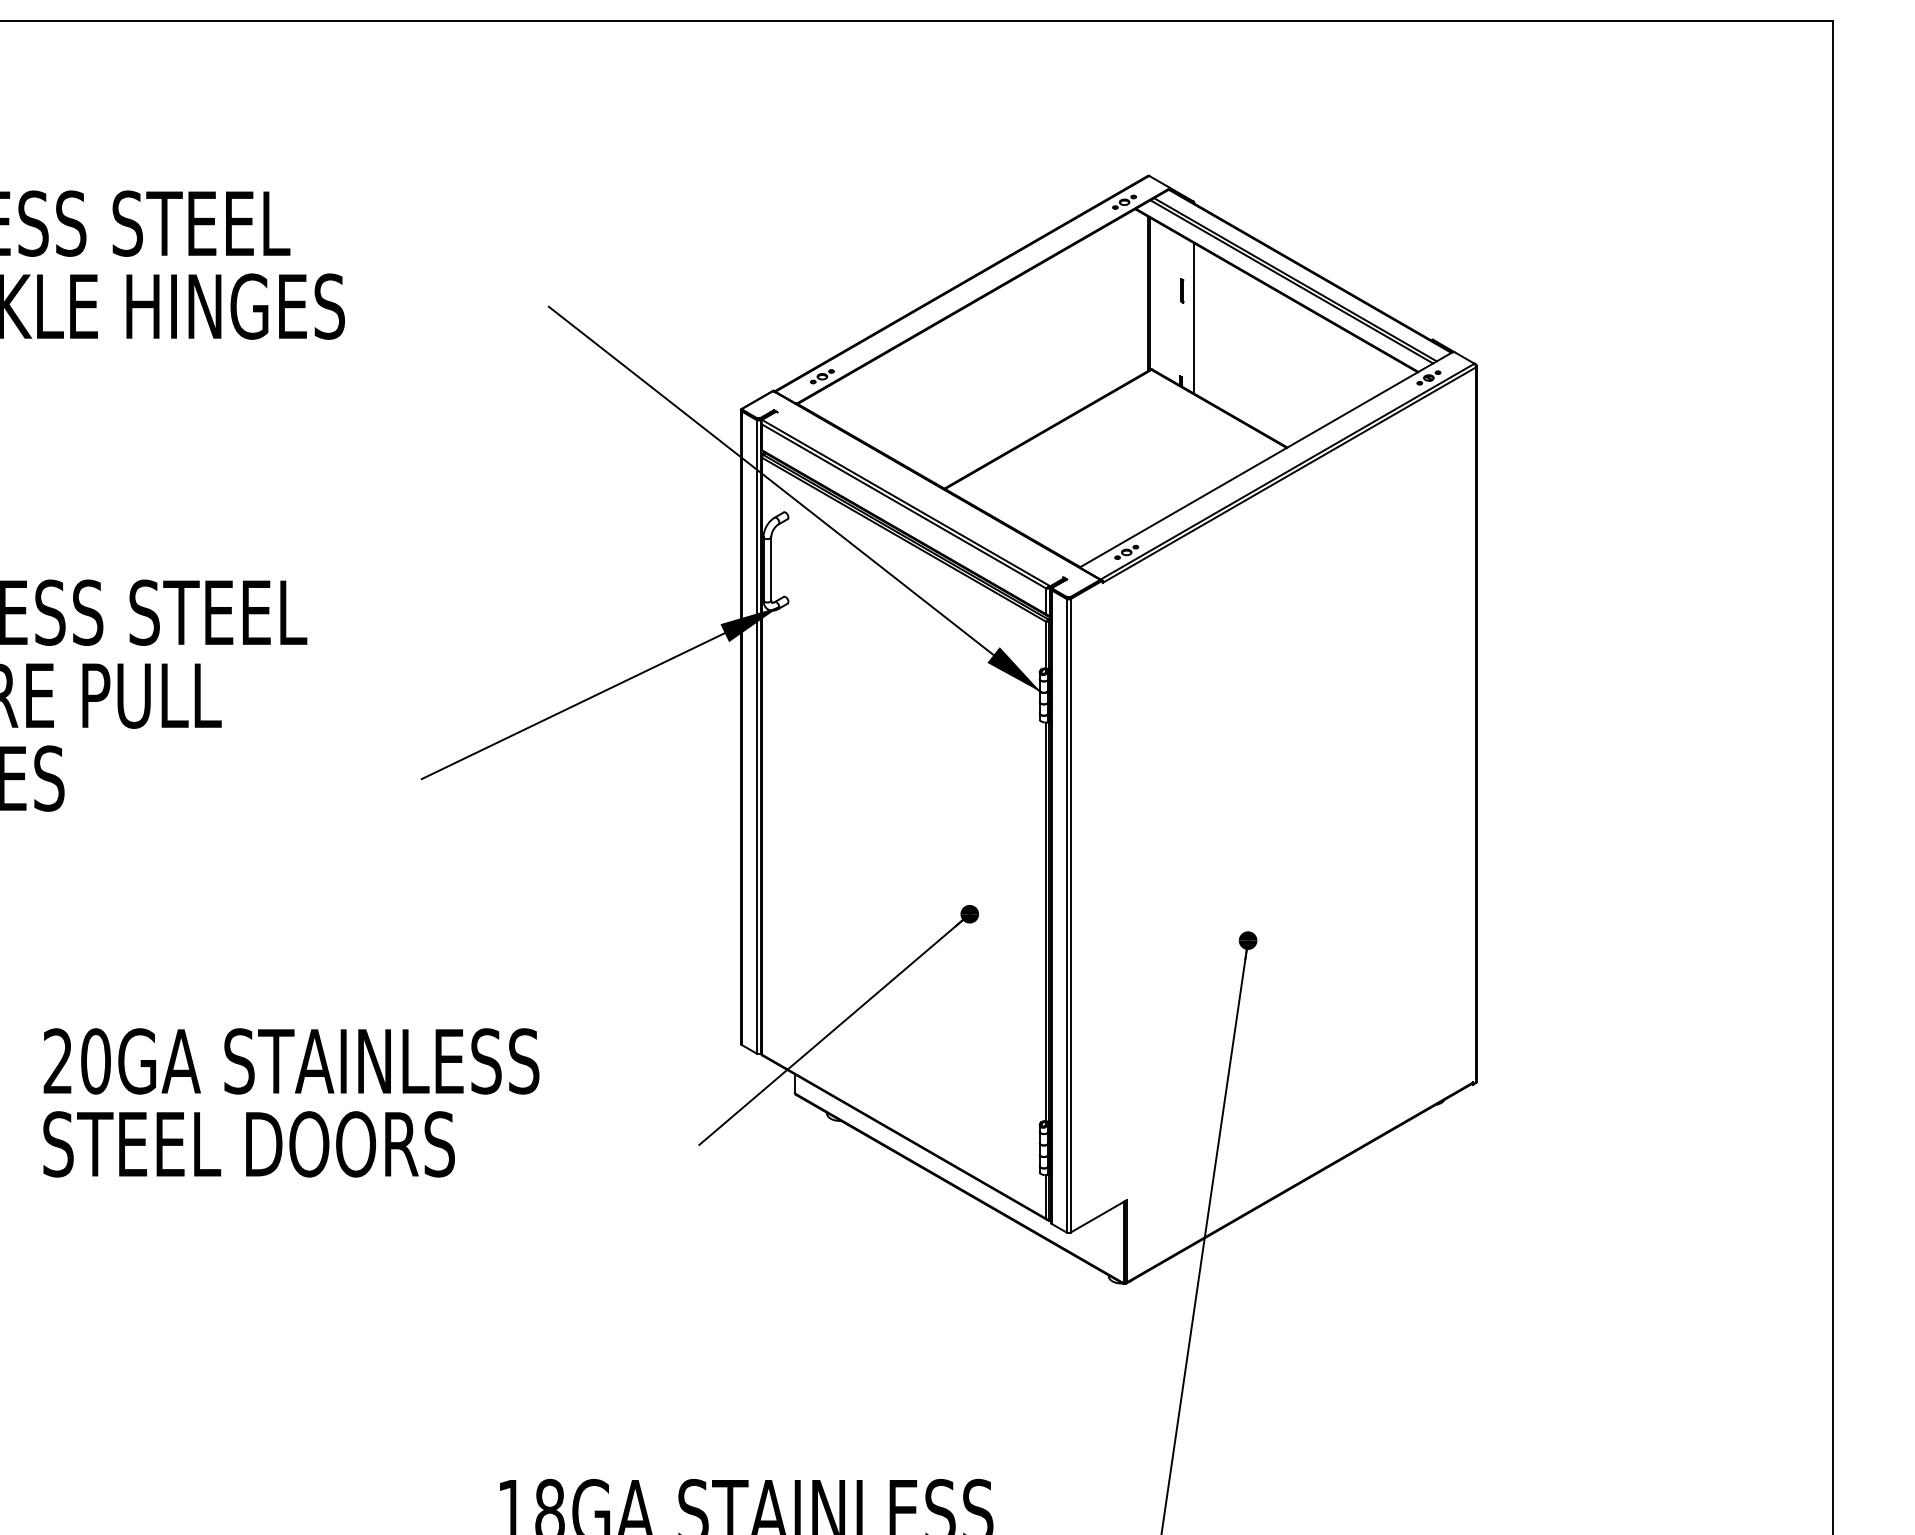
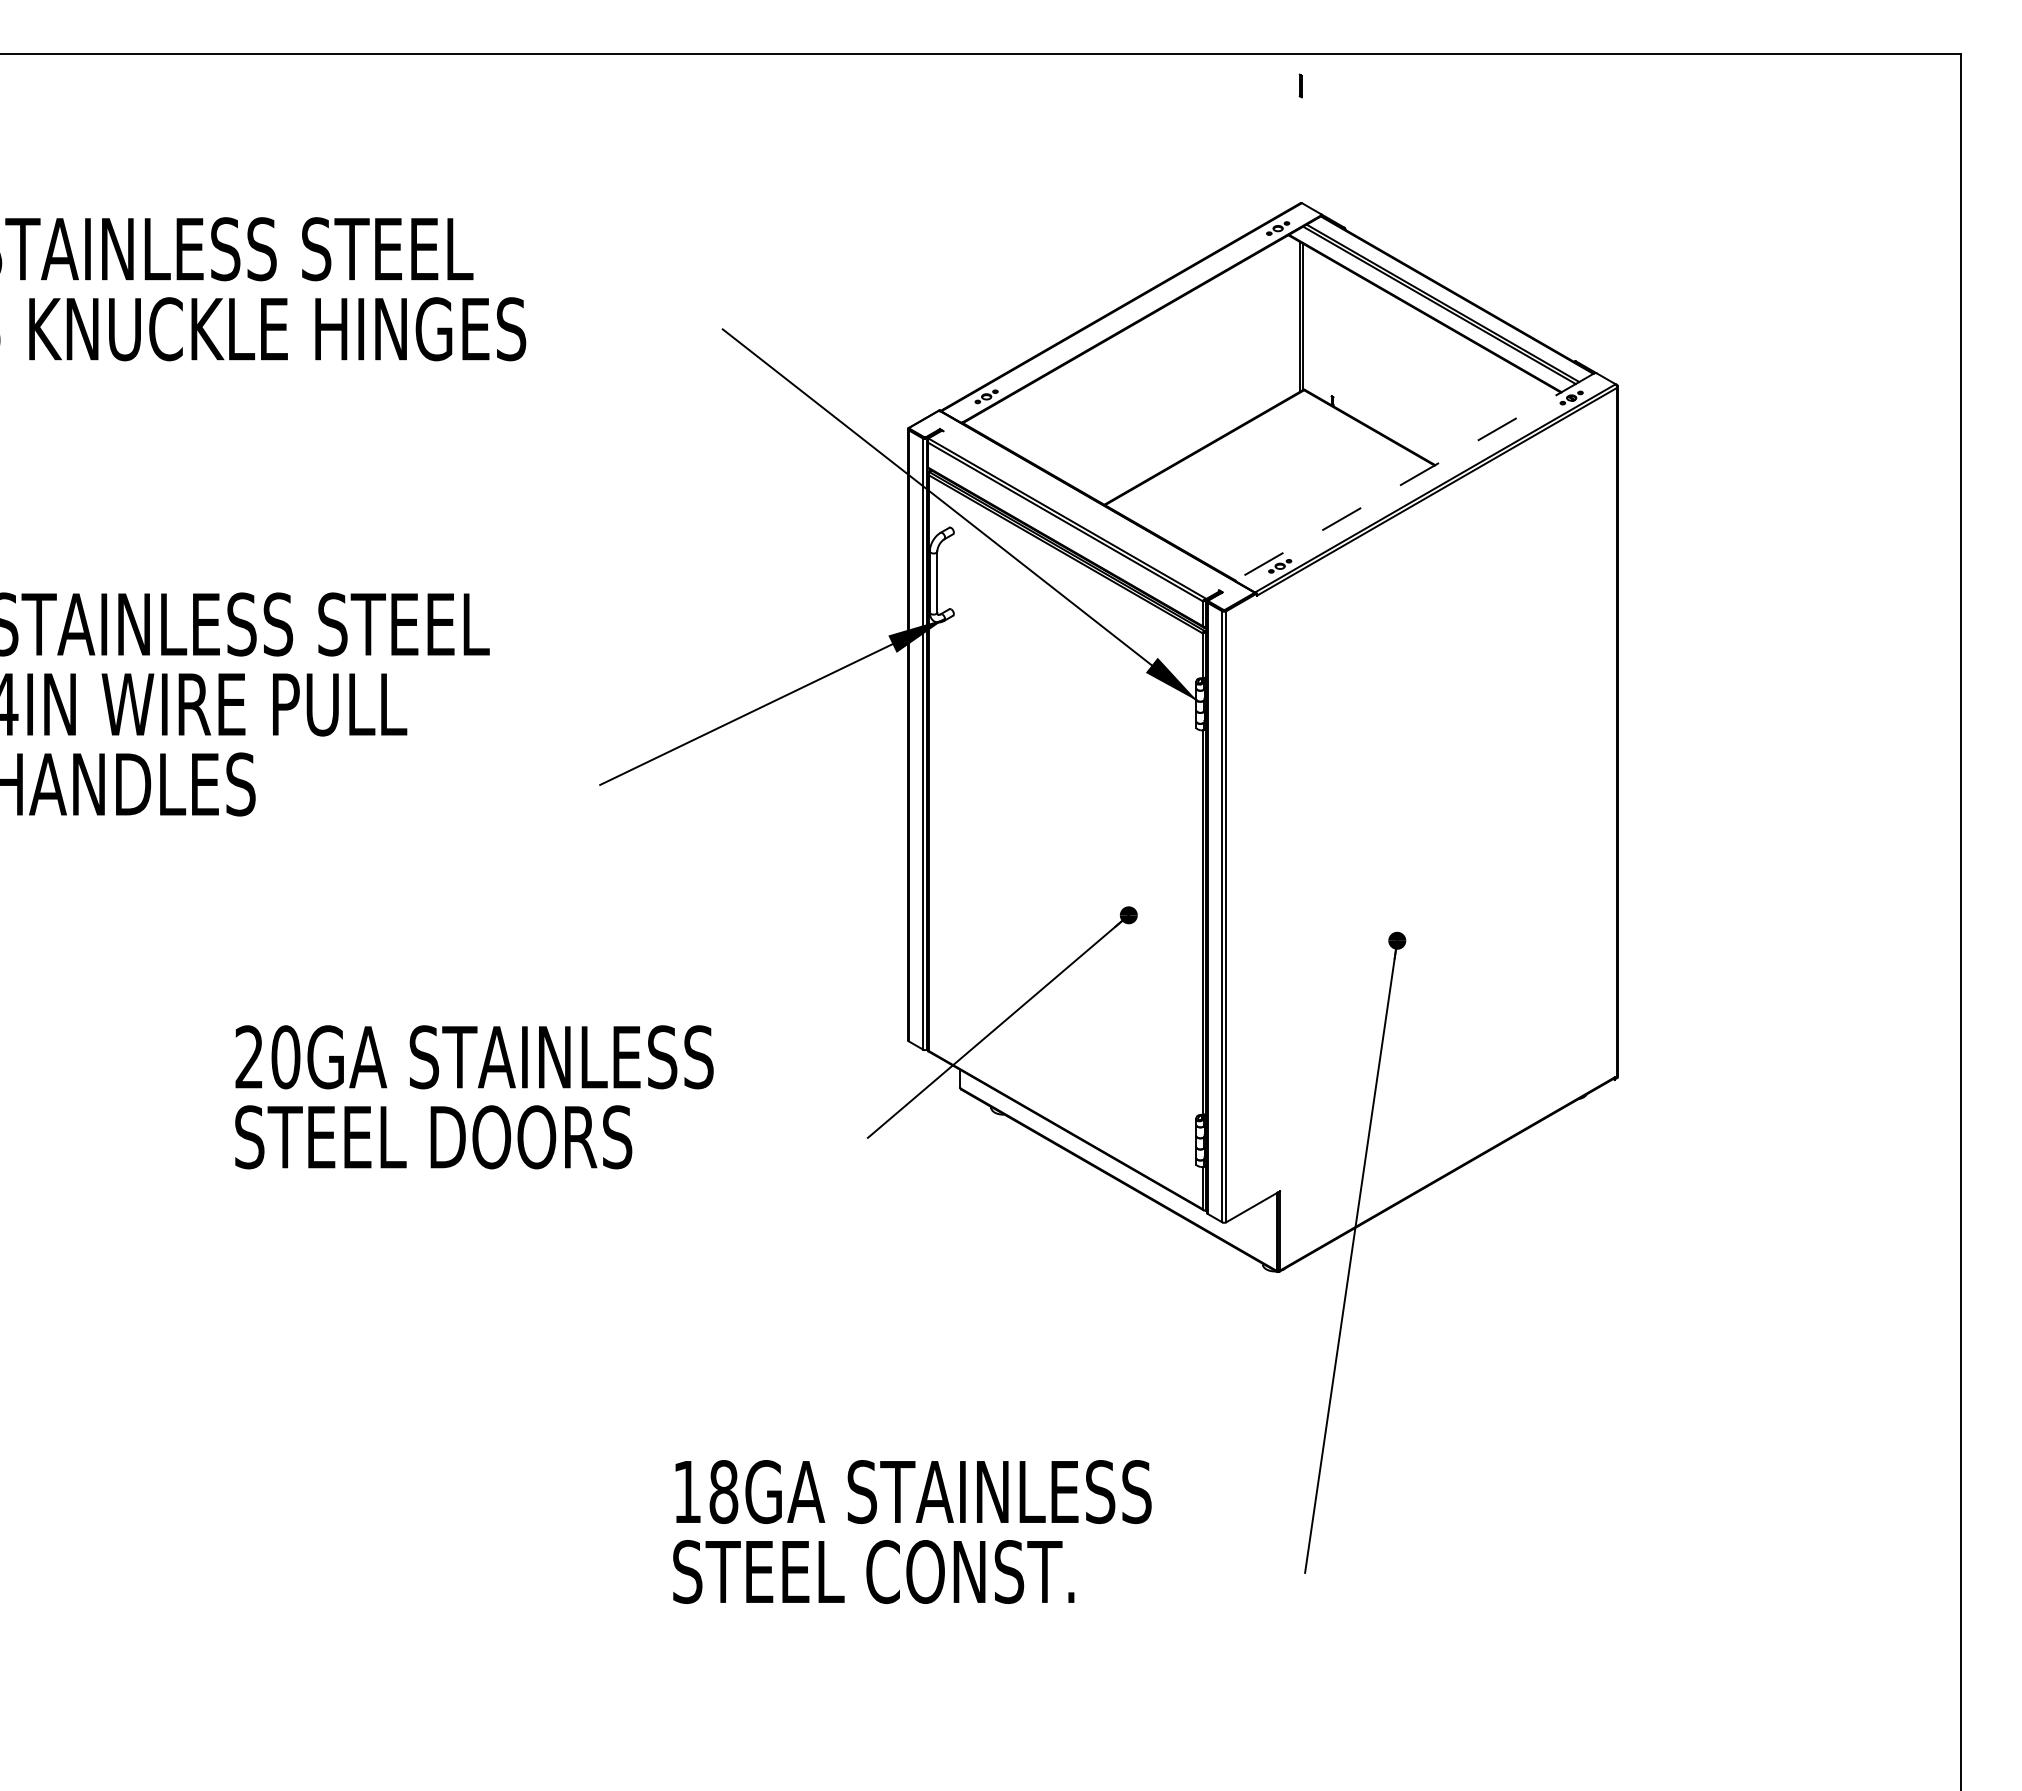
line: (1181, 290) -> (1300, 85), moved
line: (1194, 318) -> (1345, 340), removed
line: (1265, 460) -> (1414, 477), solid -> dashed

